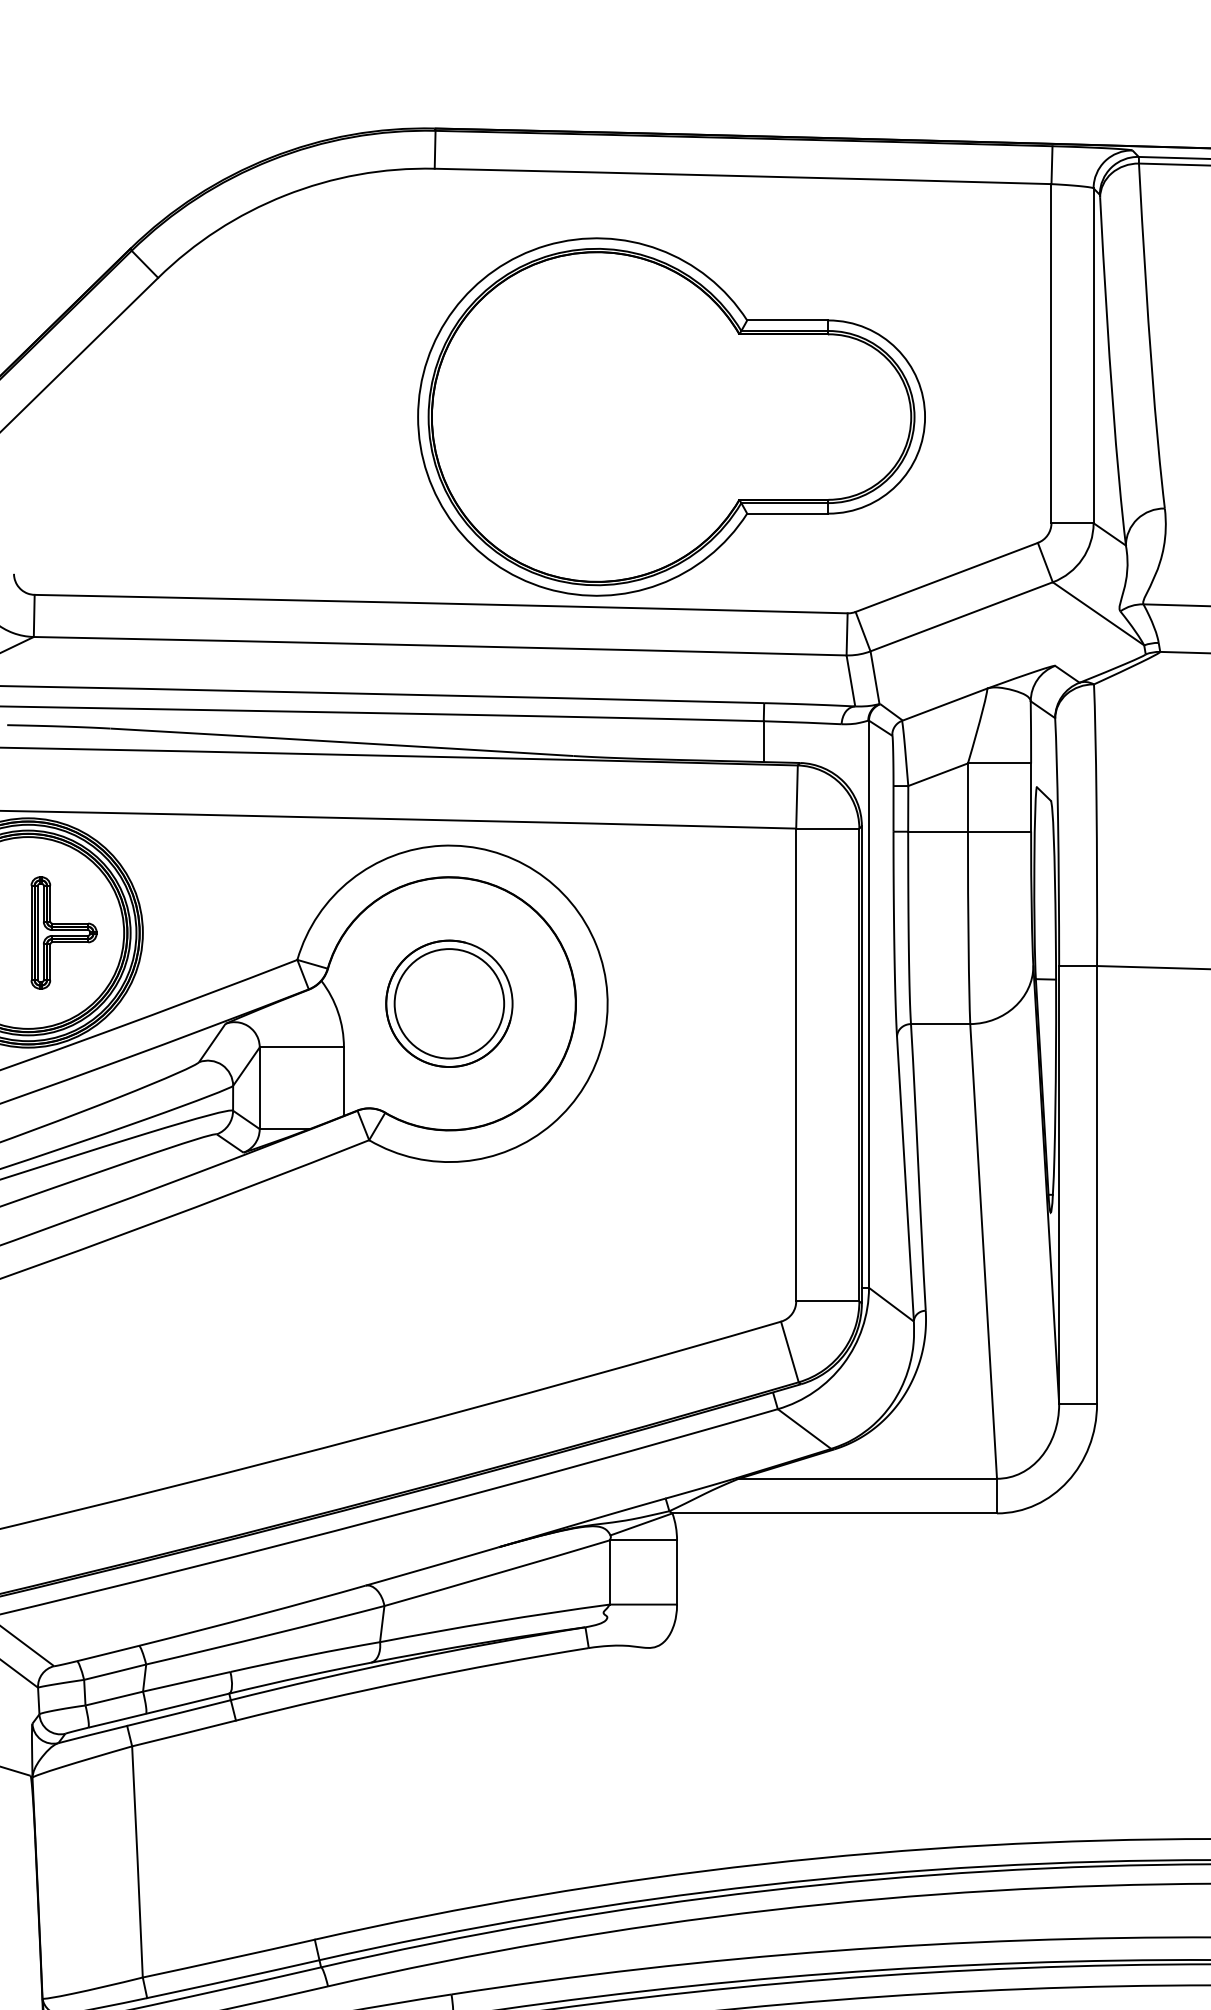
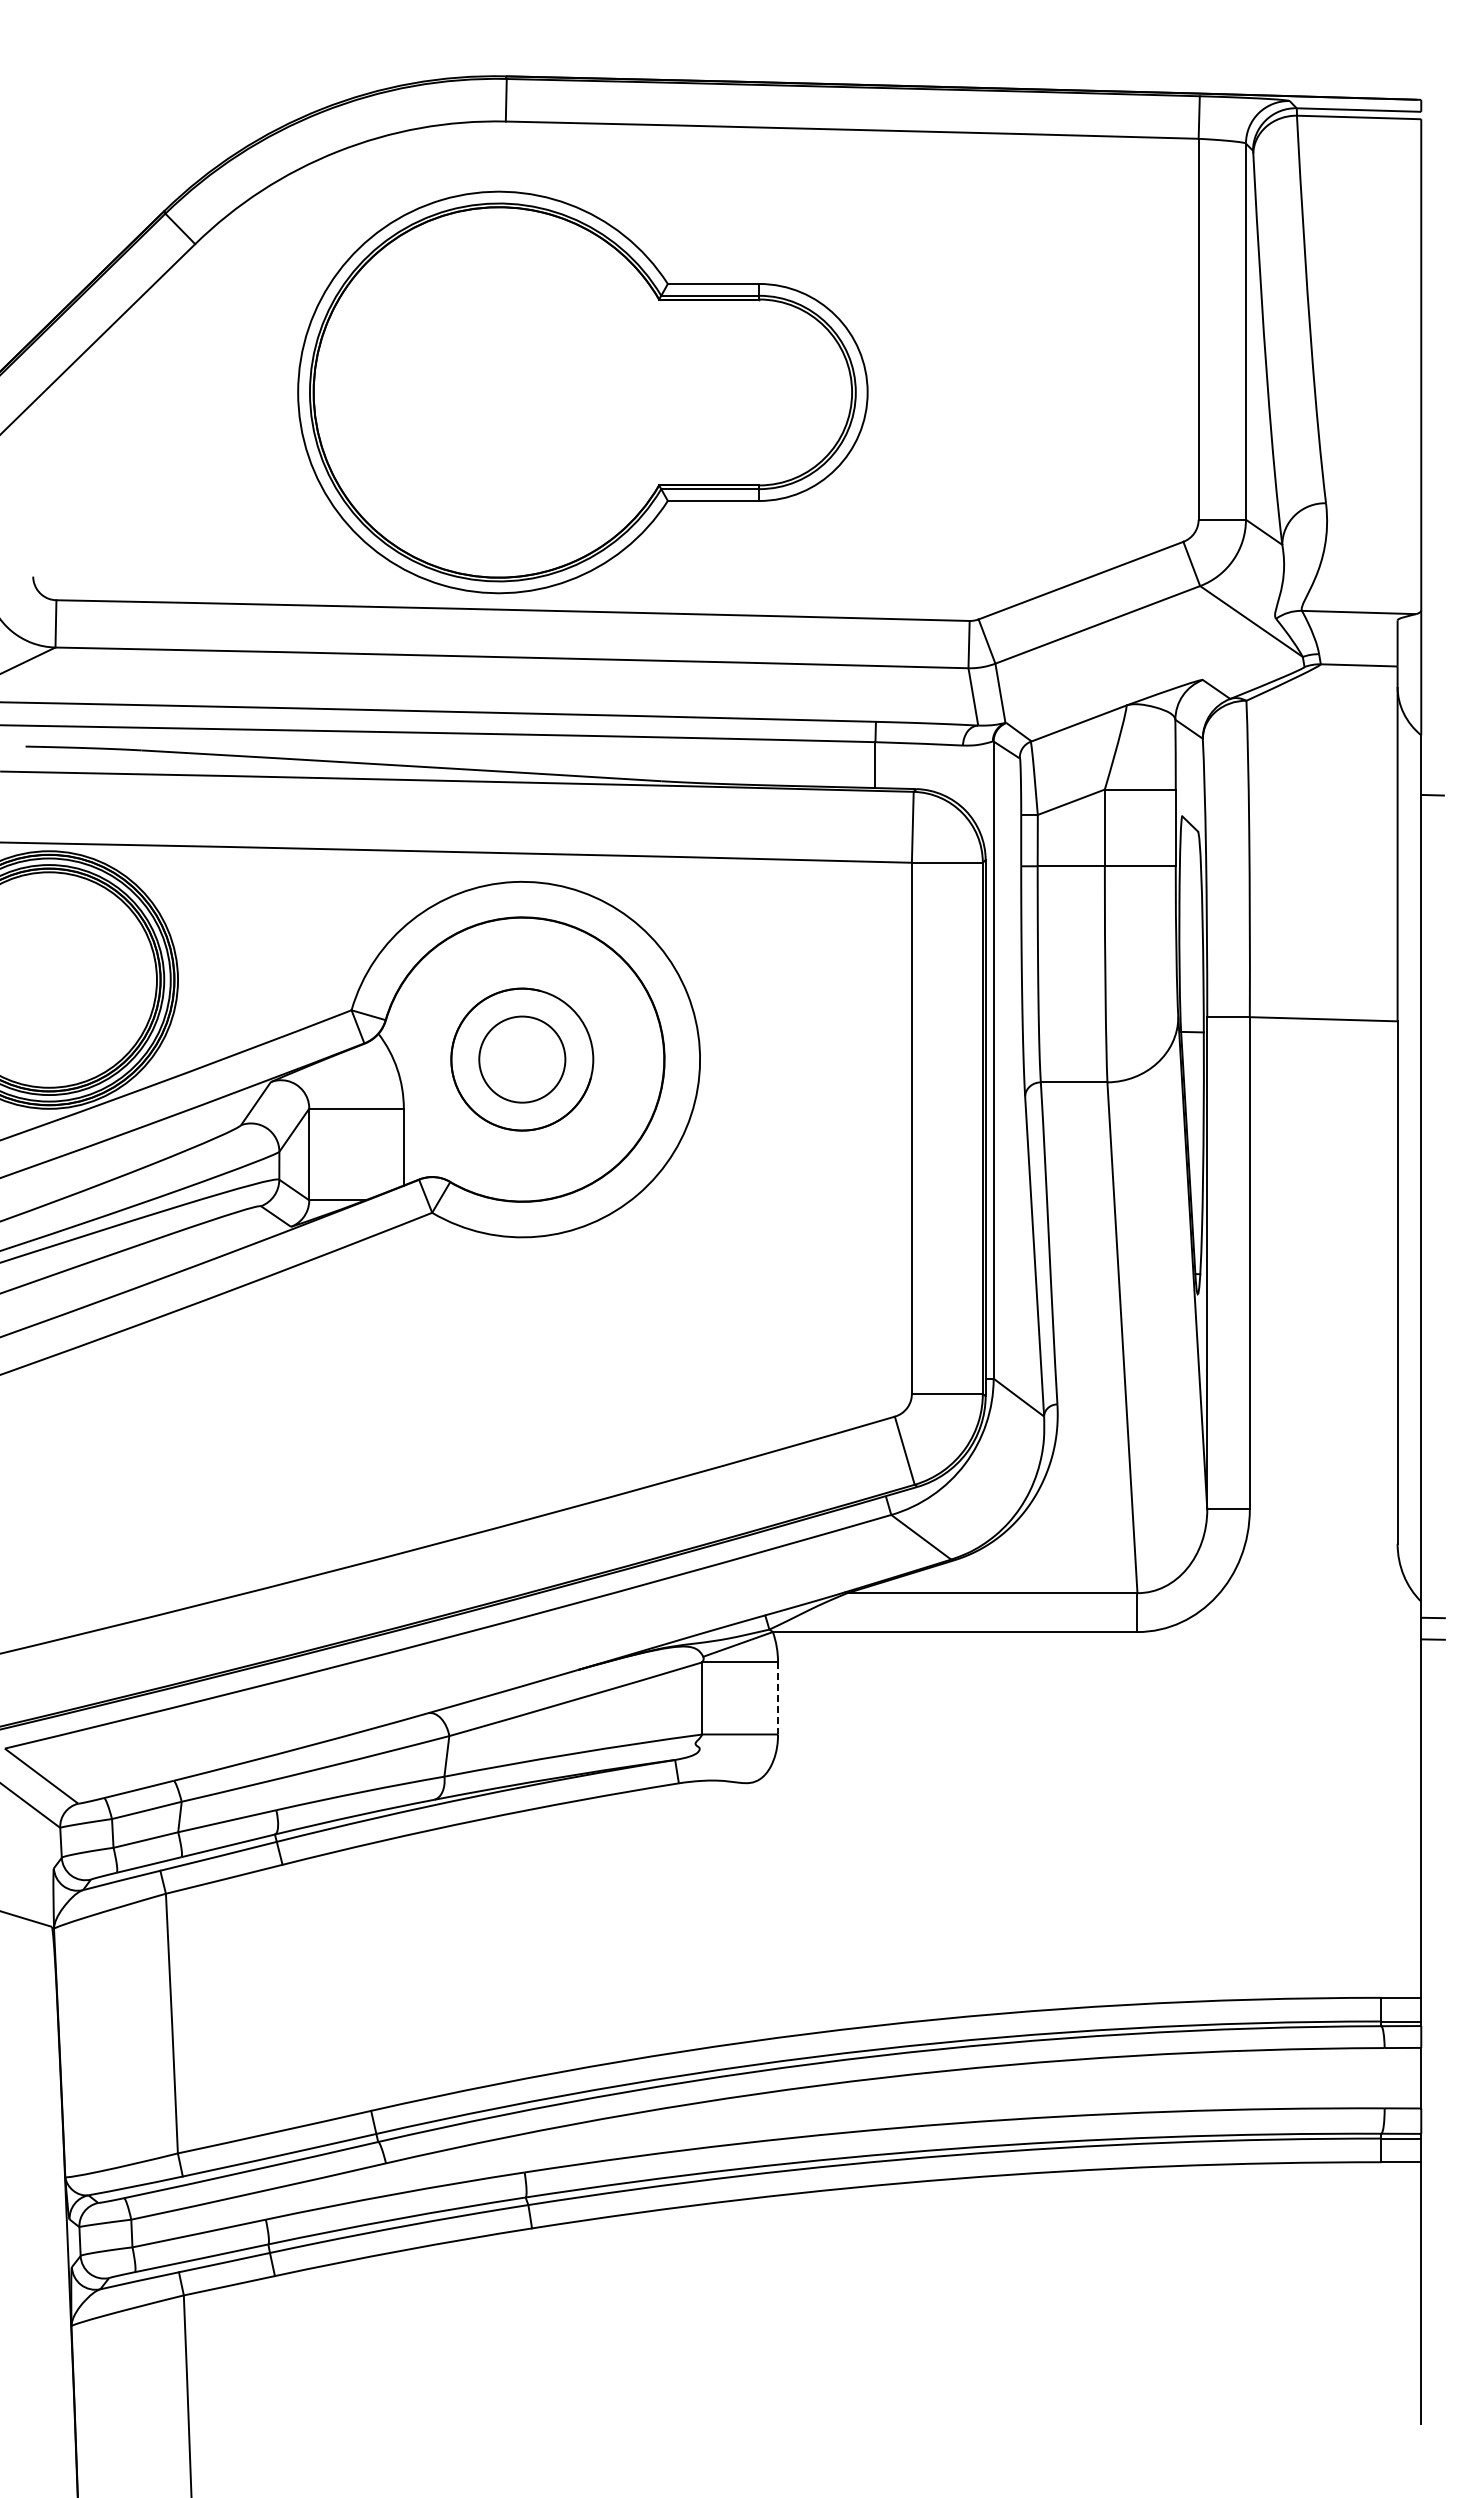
part: (671, 417) -> (582, 392), moved
part: (64, 932) -> (89, 979), removed
circle: (448, 1003) -> (521, 1059), size x0.7
line: (677, 1572) -> (778, 1698), solid -> dashed

